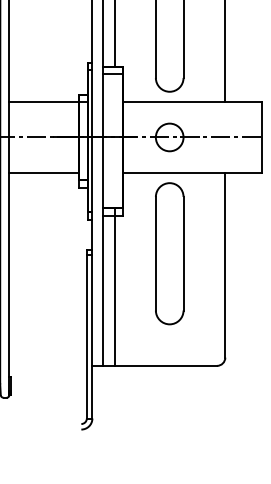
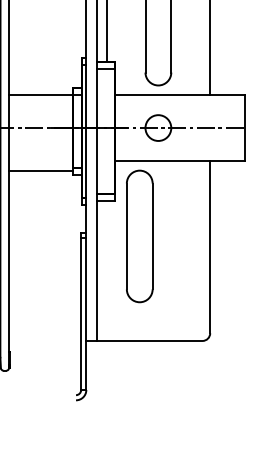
line: (43, 172) -> (40, 170), moved
part: (169, 253) -> (139, 236), moved
line: (114, 286) -> (106, 266), removed

